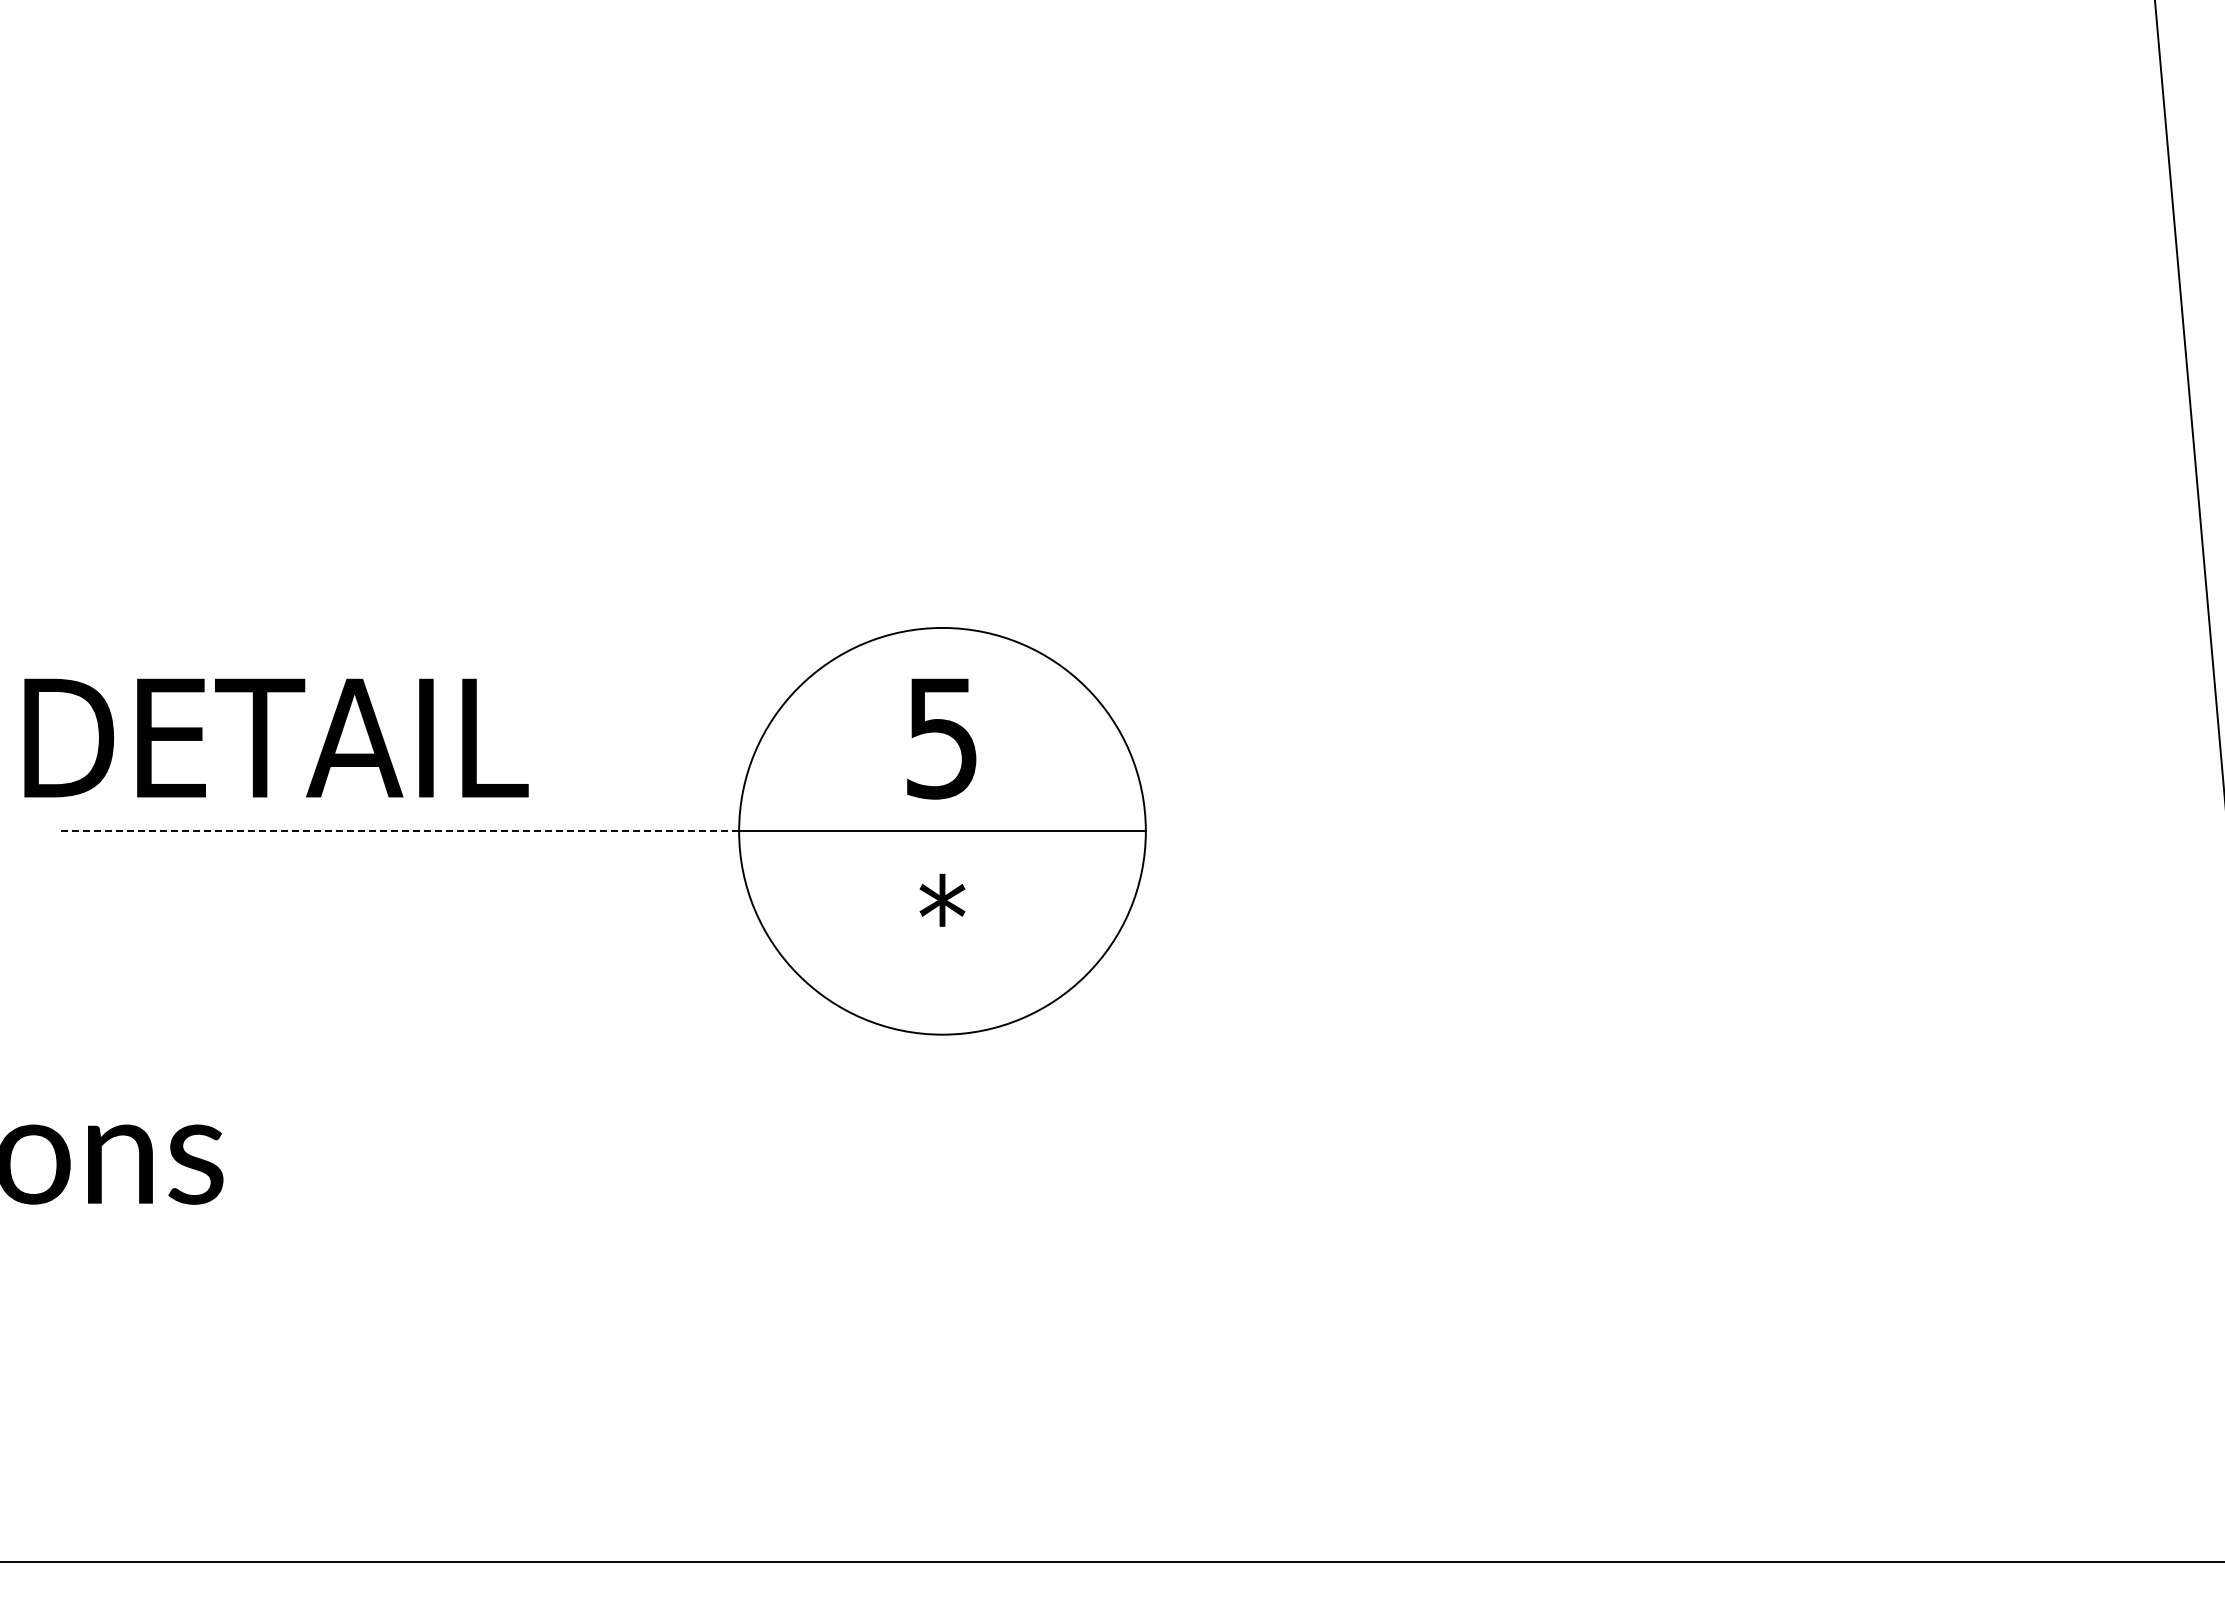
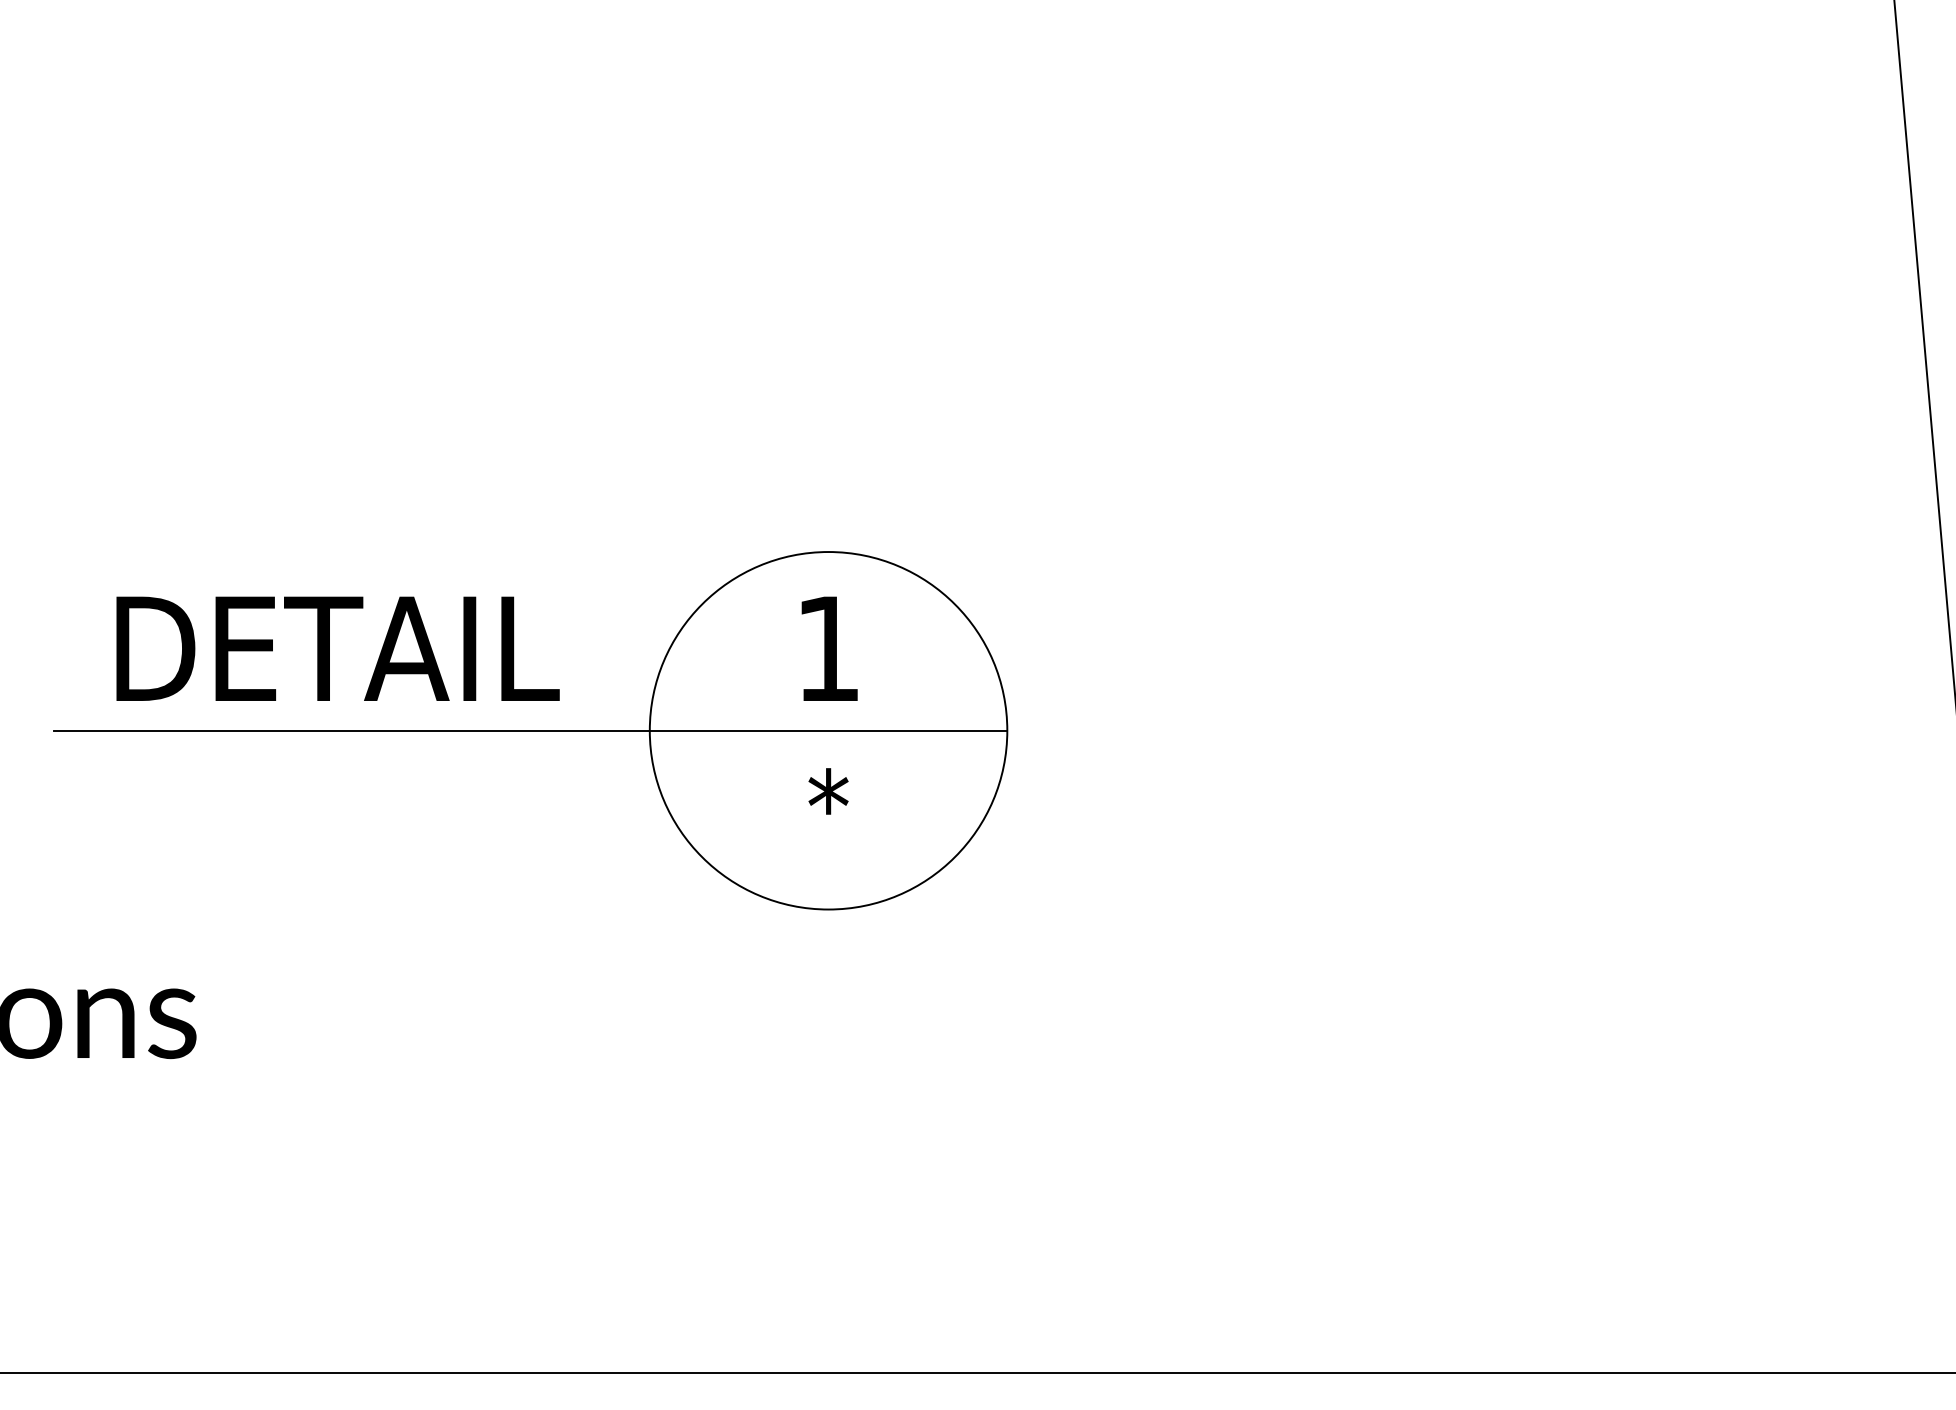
text: (276, 737) -> (338, 648), moved
text: (941, 738) -> (827, 649), 5 -> 1
line: (400, 831) -> (352, 730), dashed -> solid

